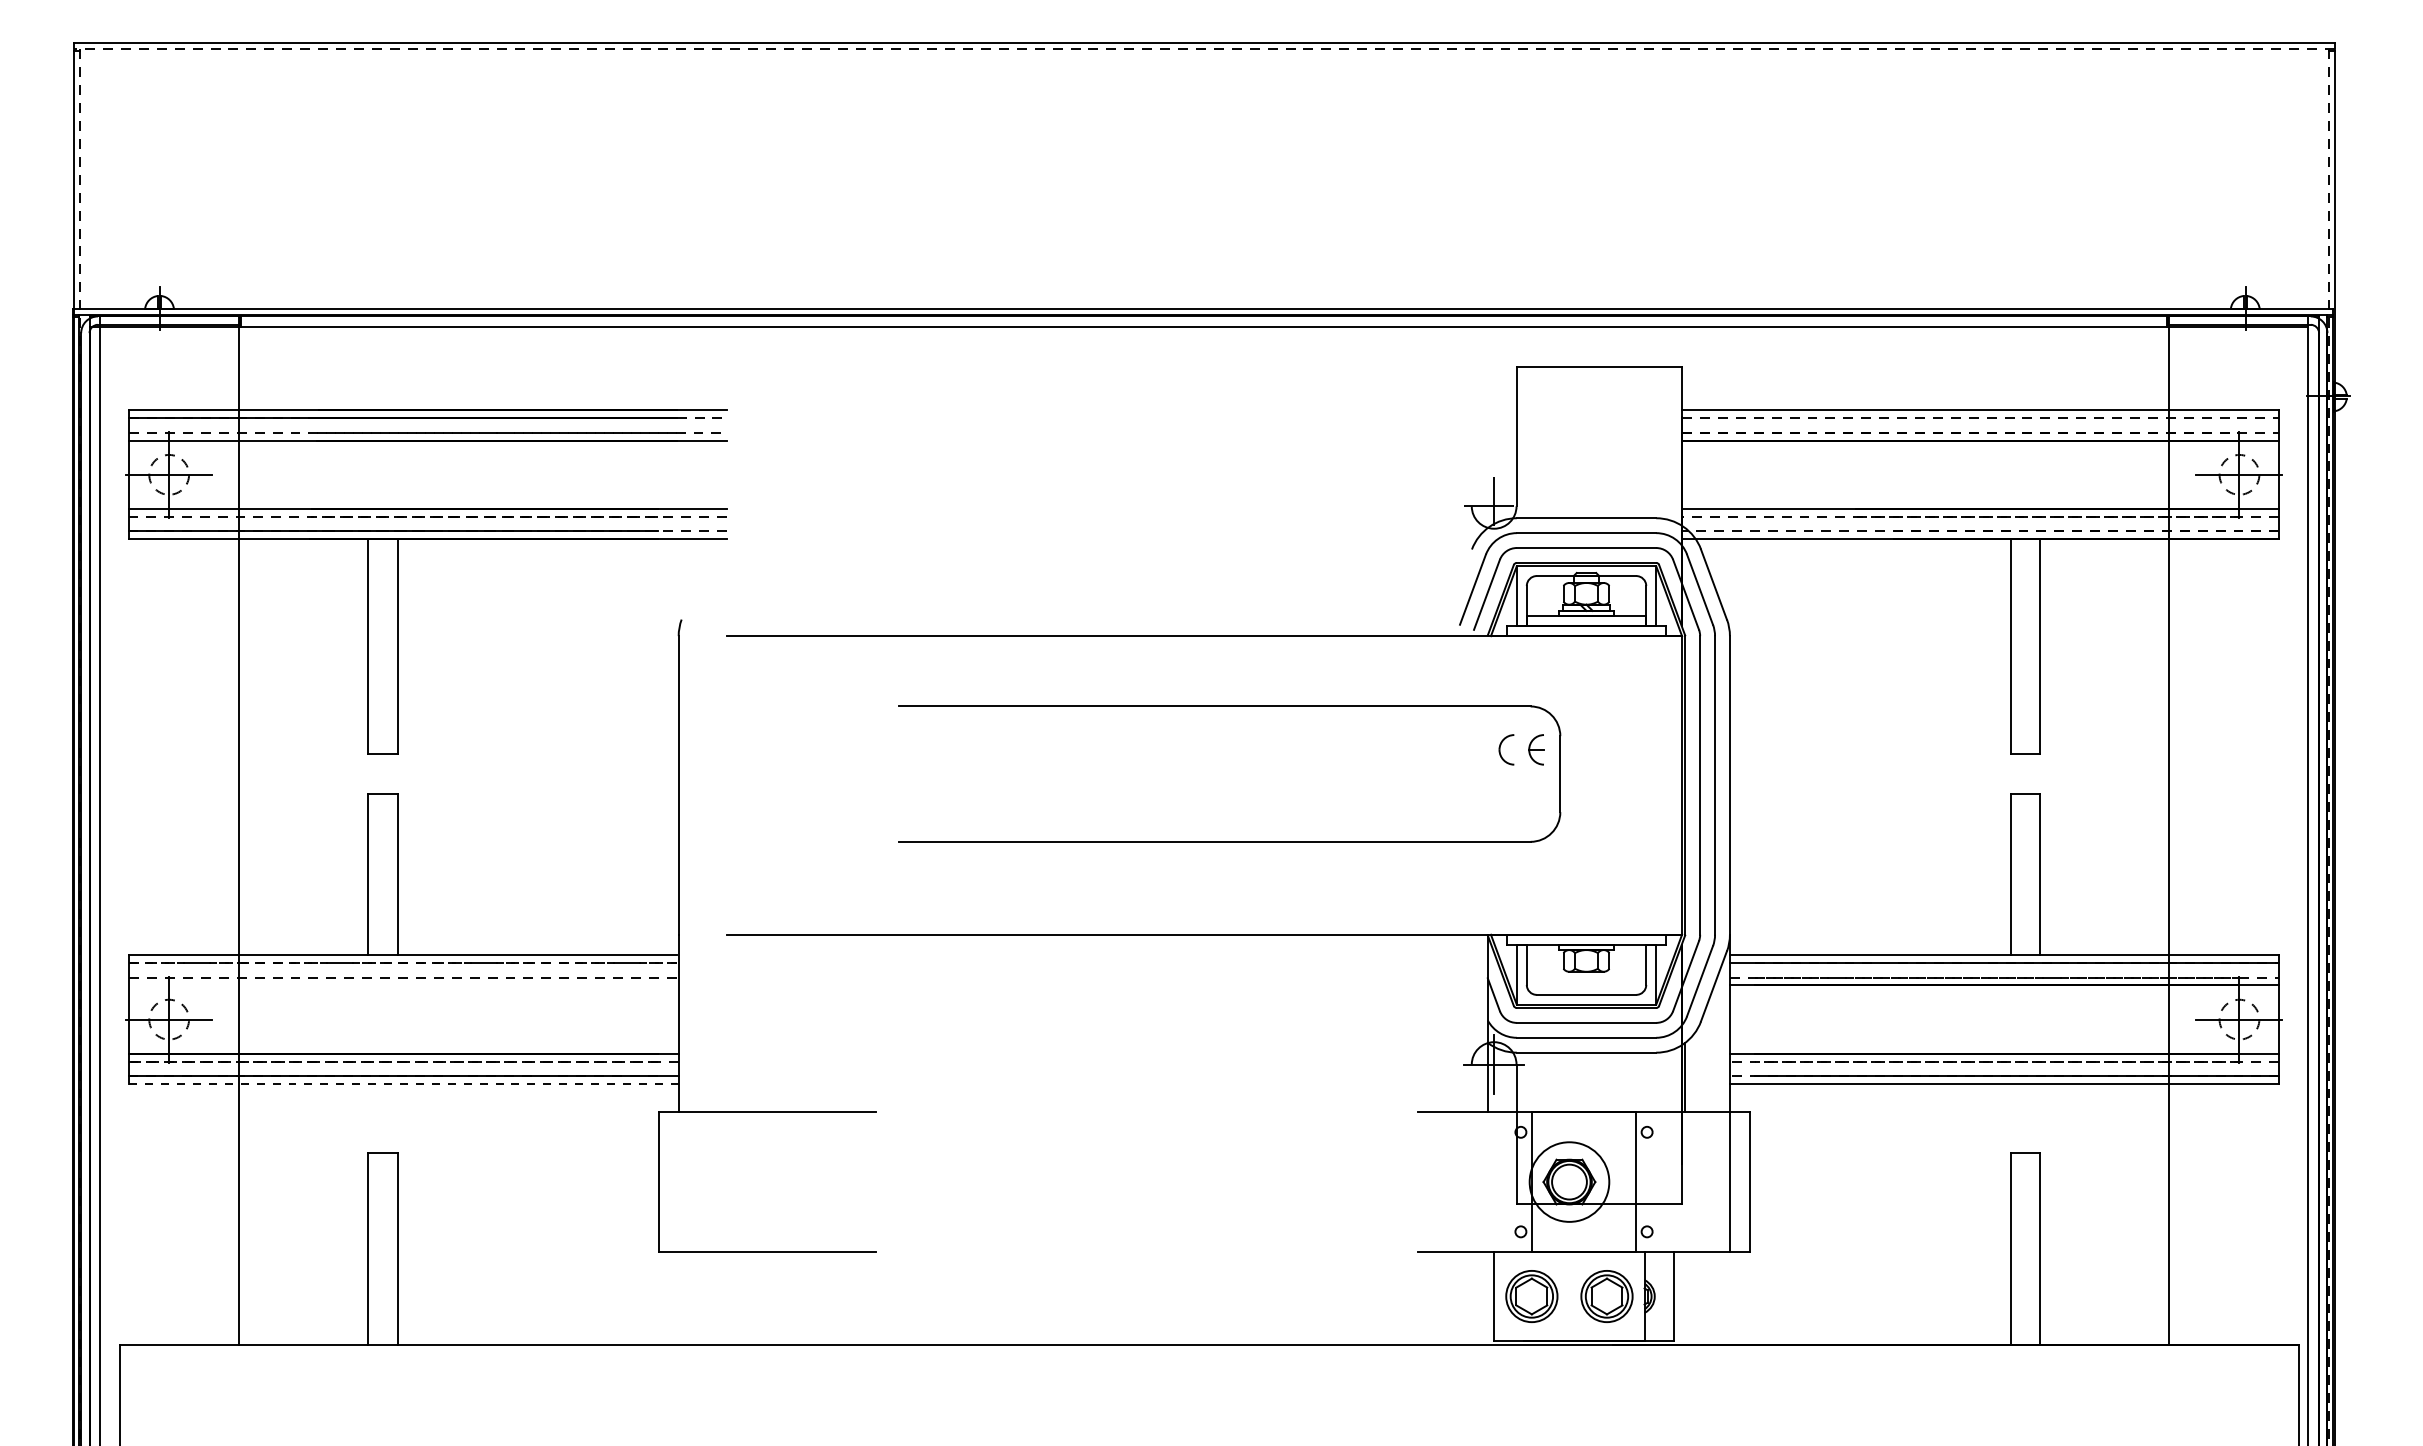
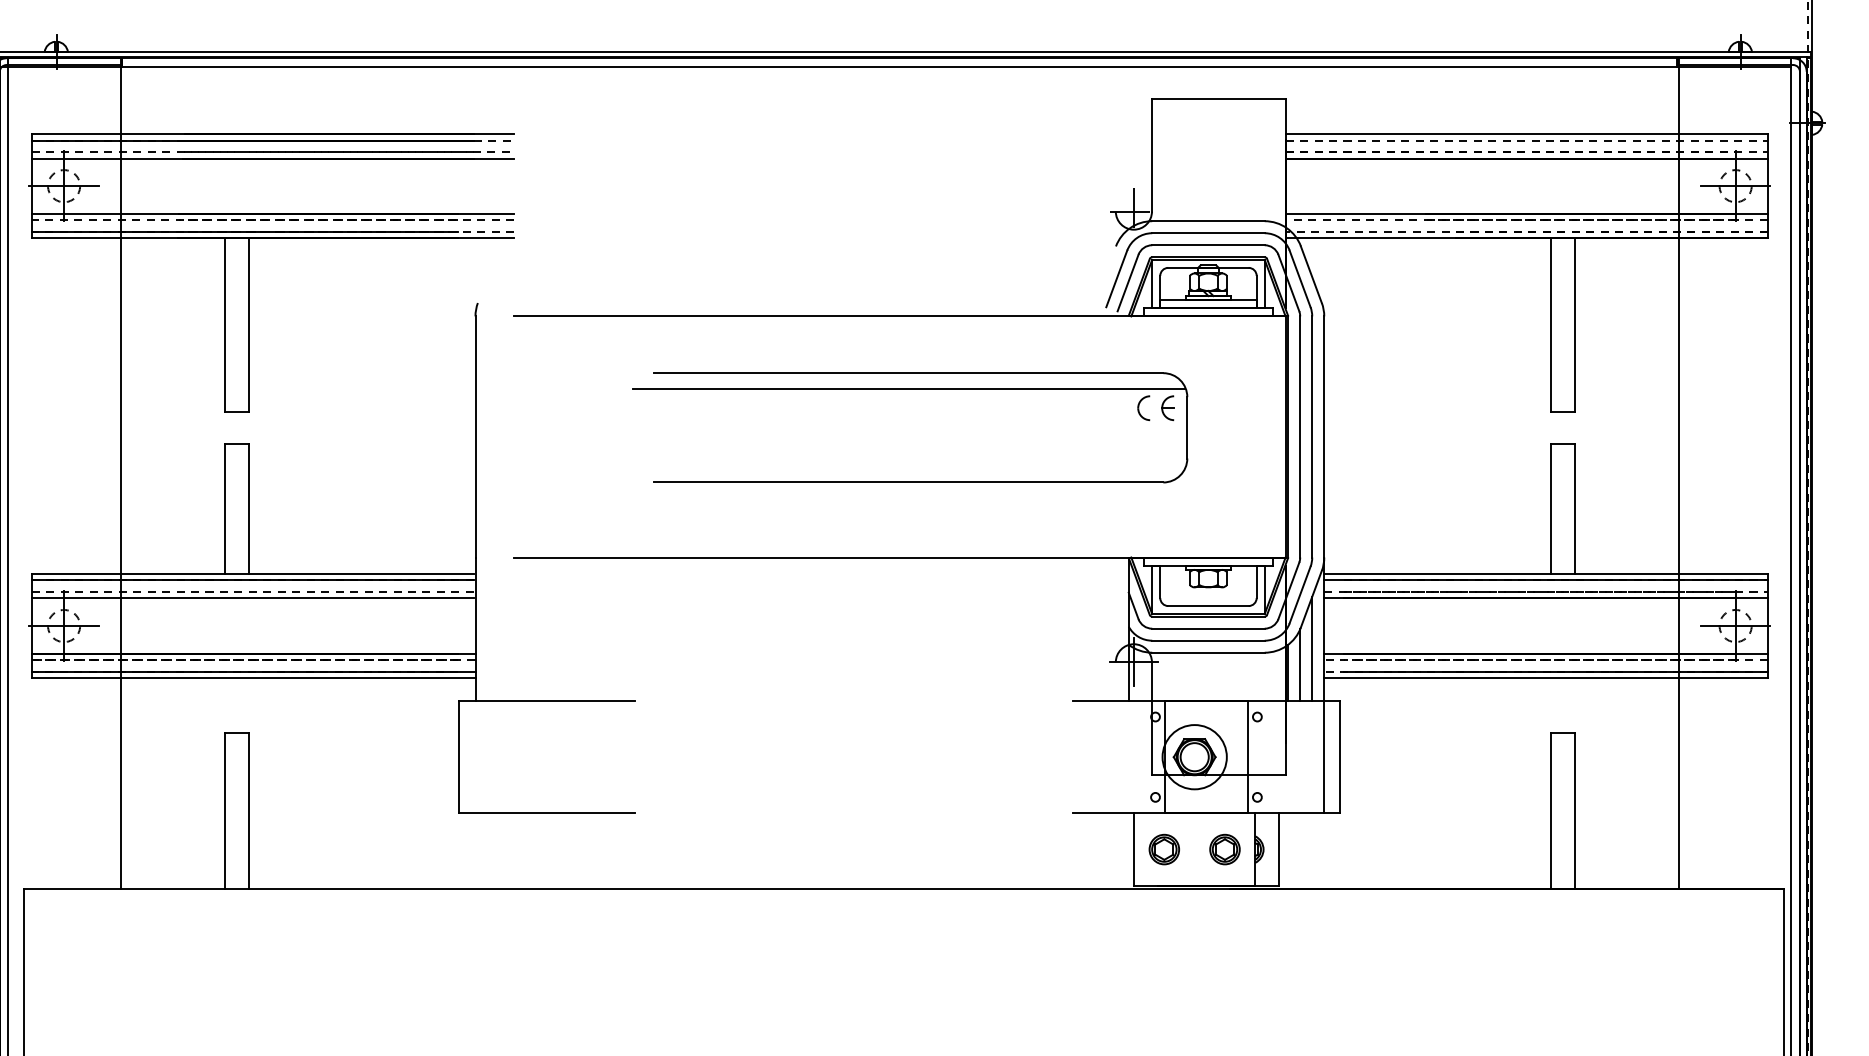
line: (1215, 726) -> (908, 389), added
line: (403, 963) -> (253, 580), dashed -> solid
line: (403, 985) -> (253, 598), added
line: (1715, 1047) -> (1312, 648), added
line: (1700, 1067) -> (1300, 664), added
line: (403, 1084) -> (253, 678), dashed -> solid
part: (1531, 1296) -> (1164, 849), size x0.71
part: (1606, 1296) -> (1224, 849), size x0.71

